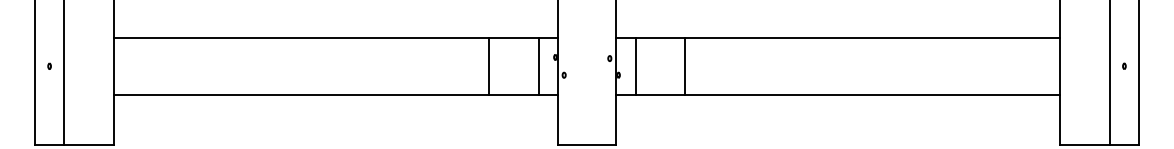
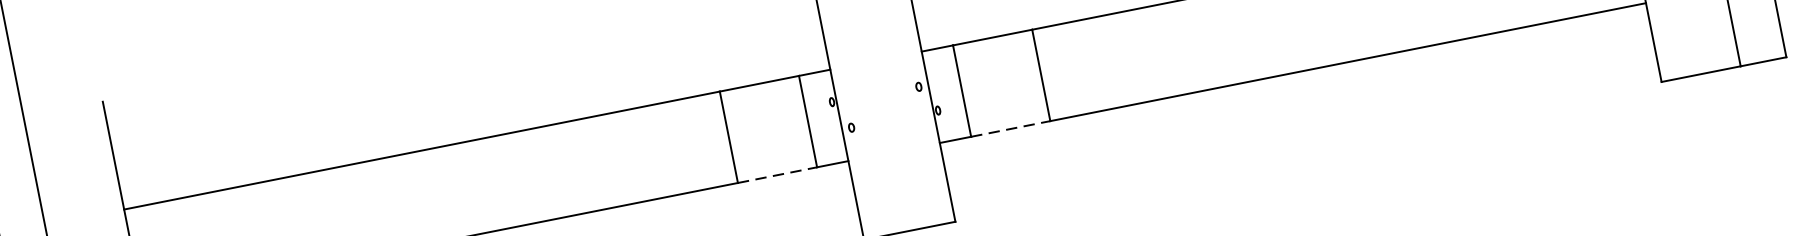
line: (513, 95) -> (777, 175), solid -> dashed
line: (660, 95) -> (1011, 129), solid -> dashed

